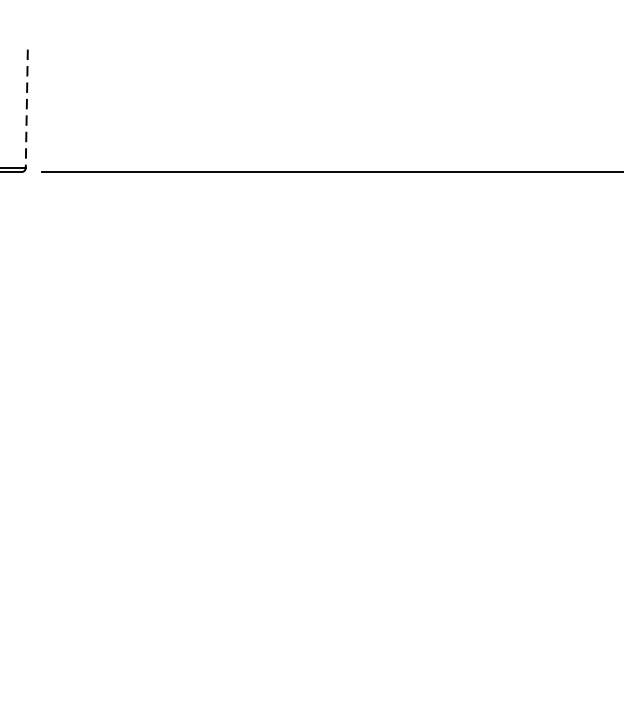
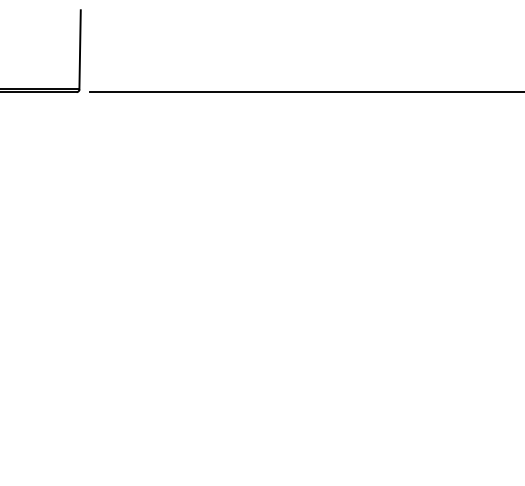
line: (27, 108) -> (80, 49), dashed -> solid

